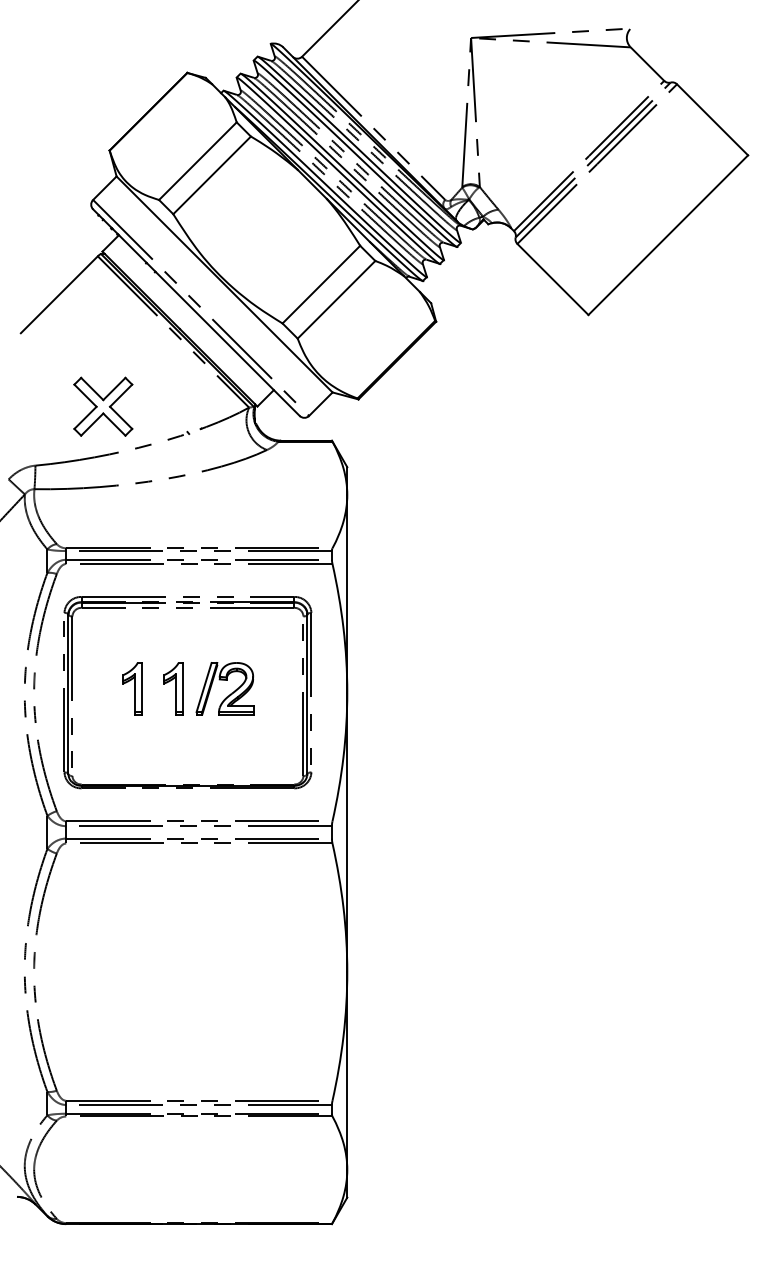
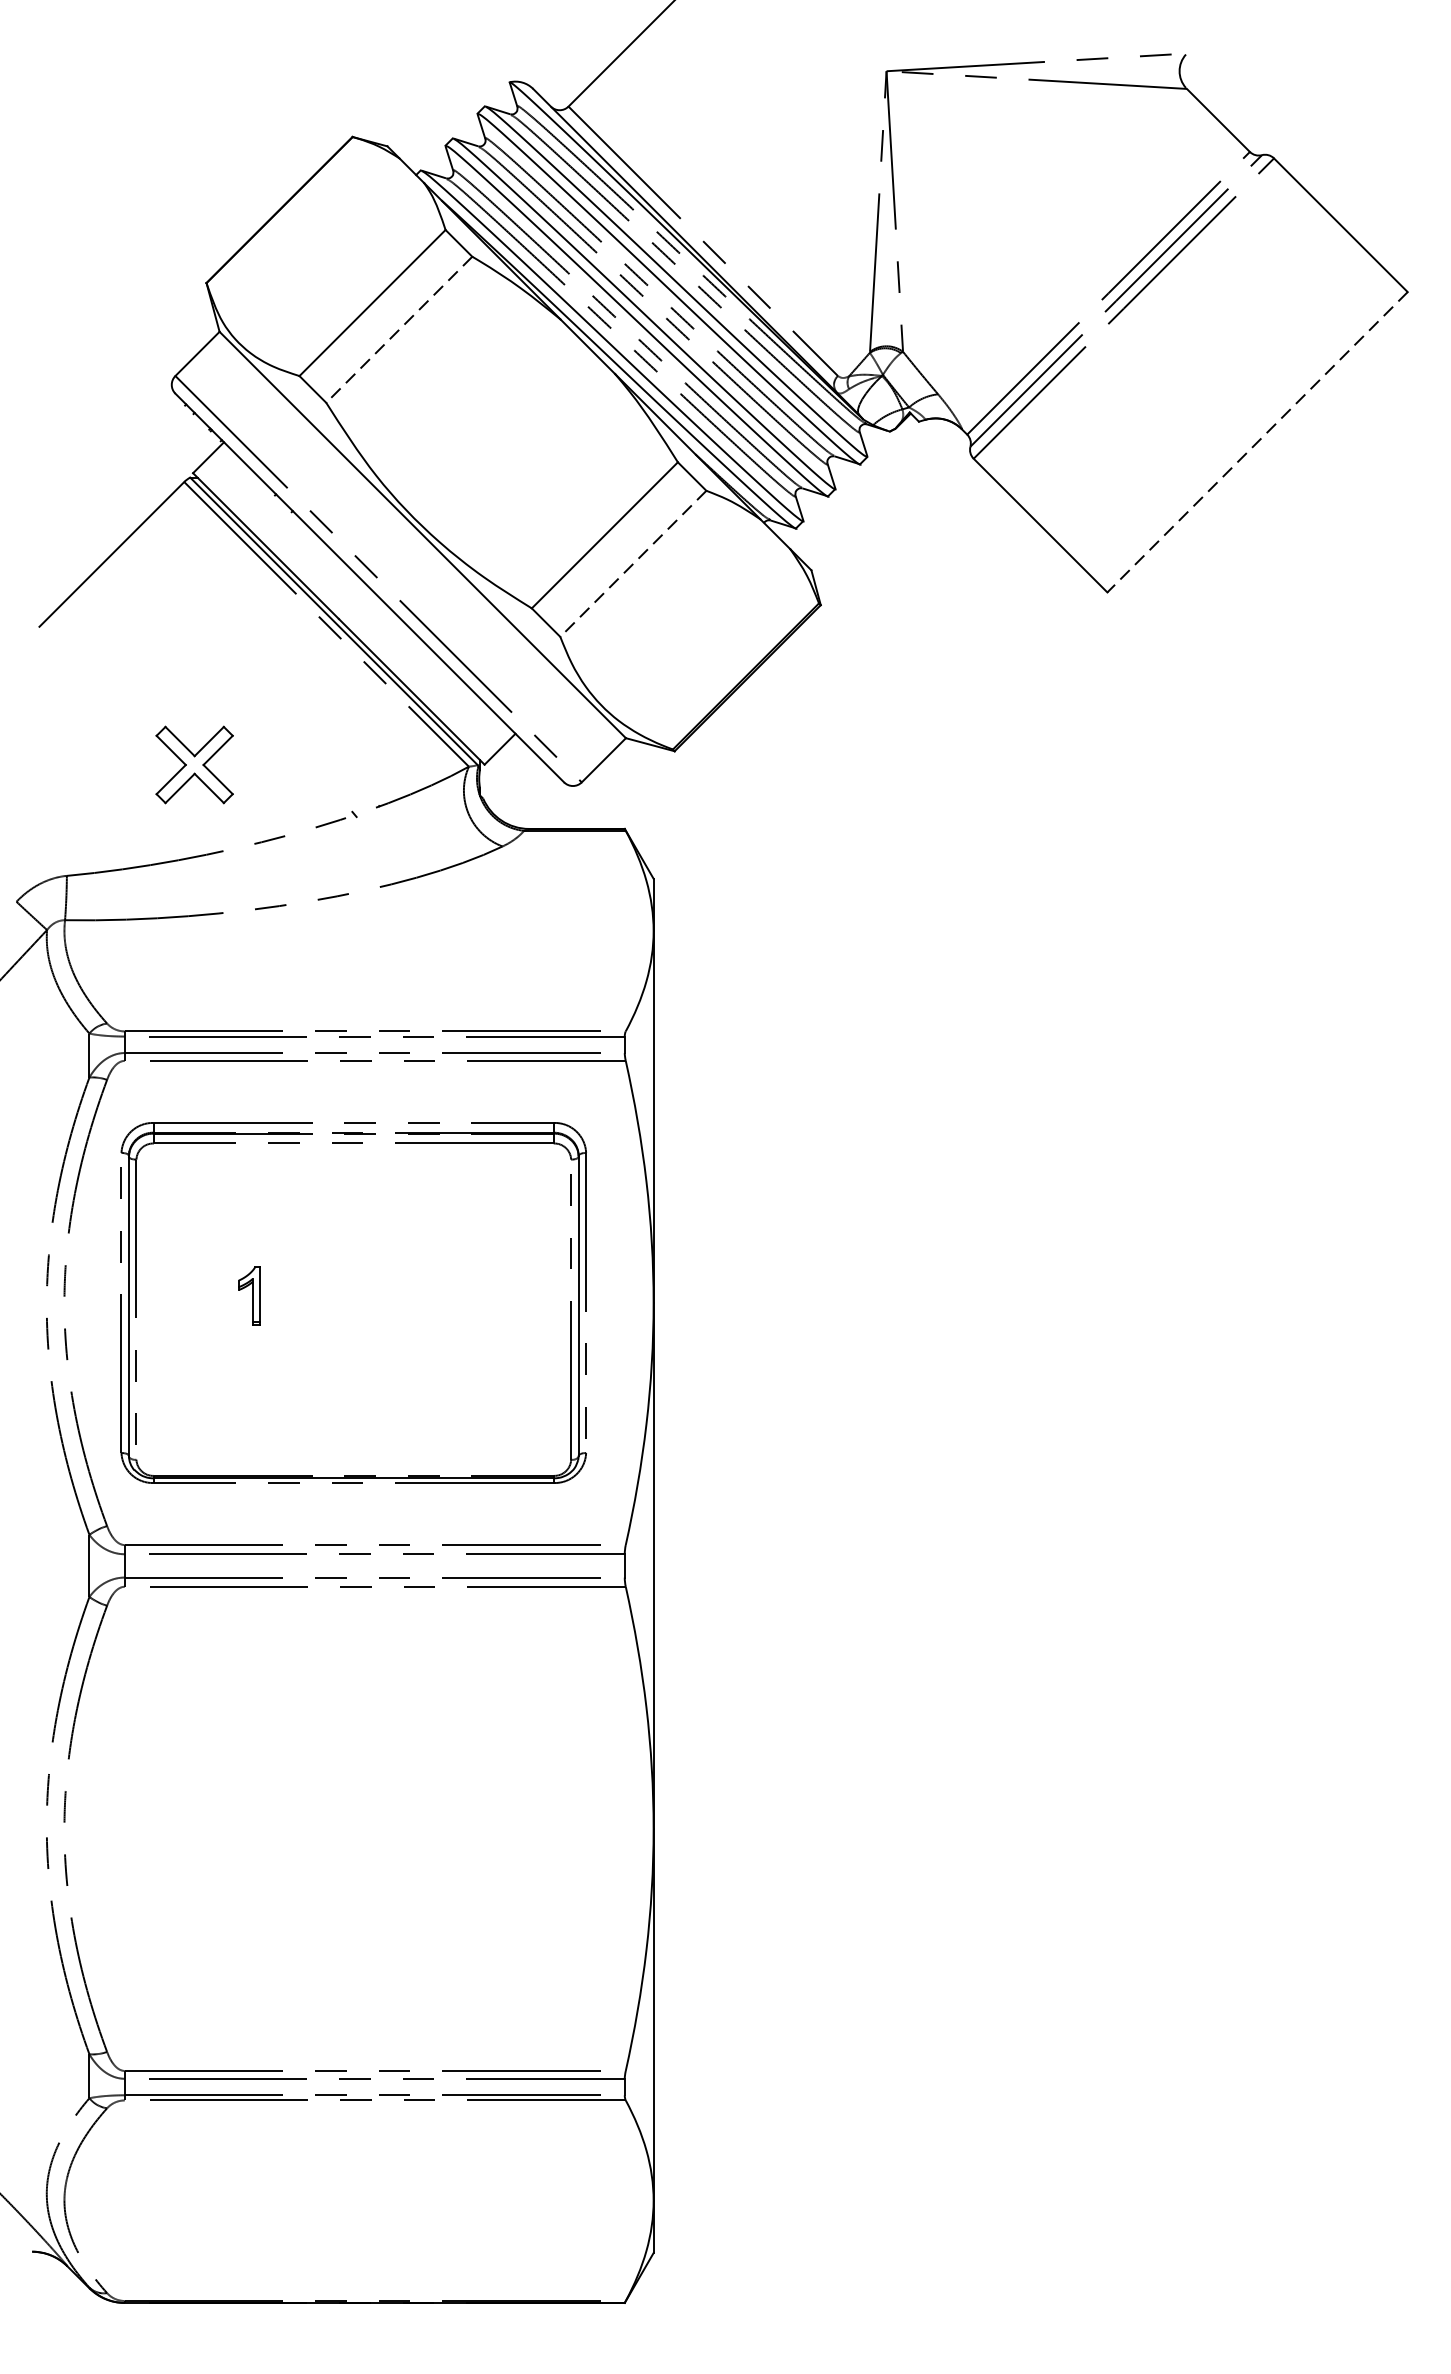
line: (212, 175) -> (400, 329), solid -> dashed
line: (668, 235) -> (1257, 442), solid -> dashed
line: (336, 299) -> (633, 563), solid -> dashed
part: (103, 406) -> (194, 764), size x0.7
part: (132, 688) -> (249, 1295), size x0.6
part: (173, 688) -> (326, 1295), removed
part: (230, 693) -> (433, 1304), removed

